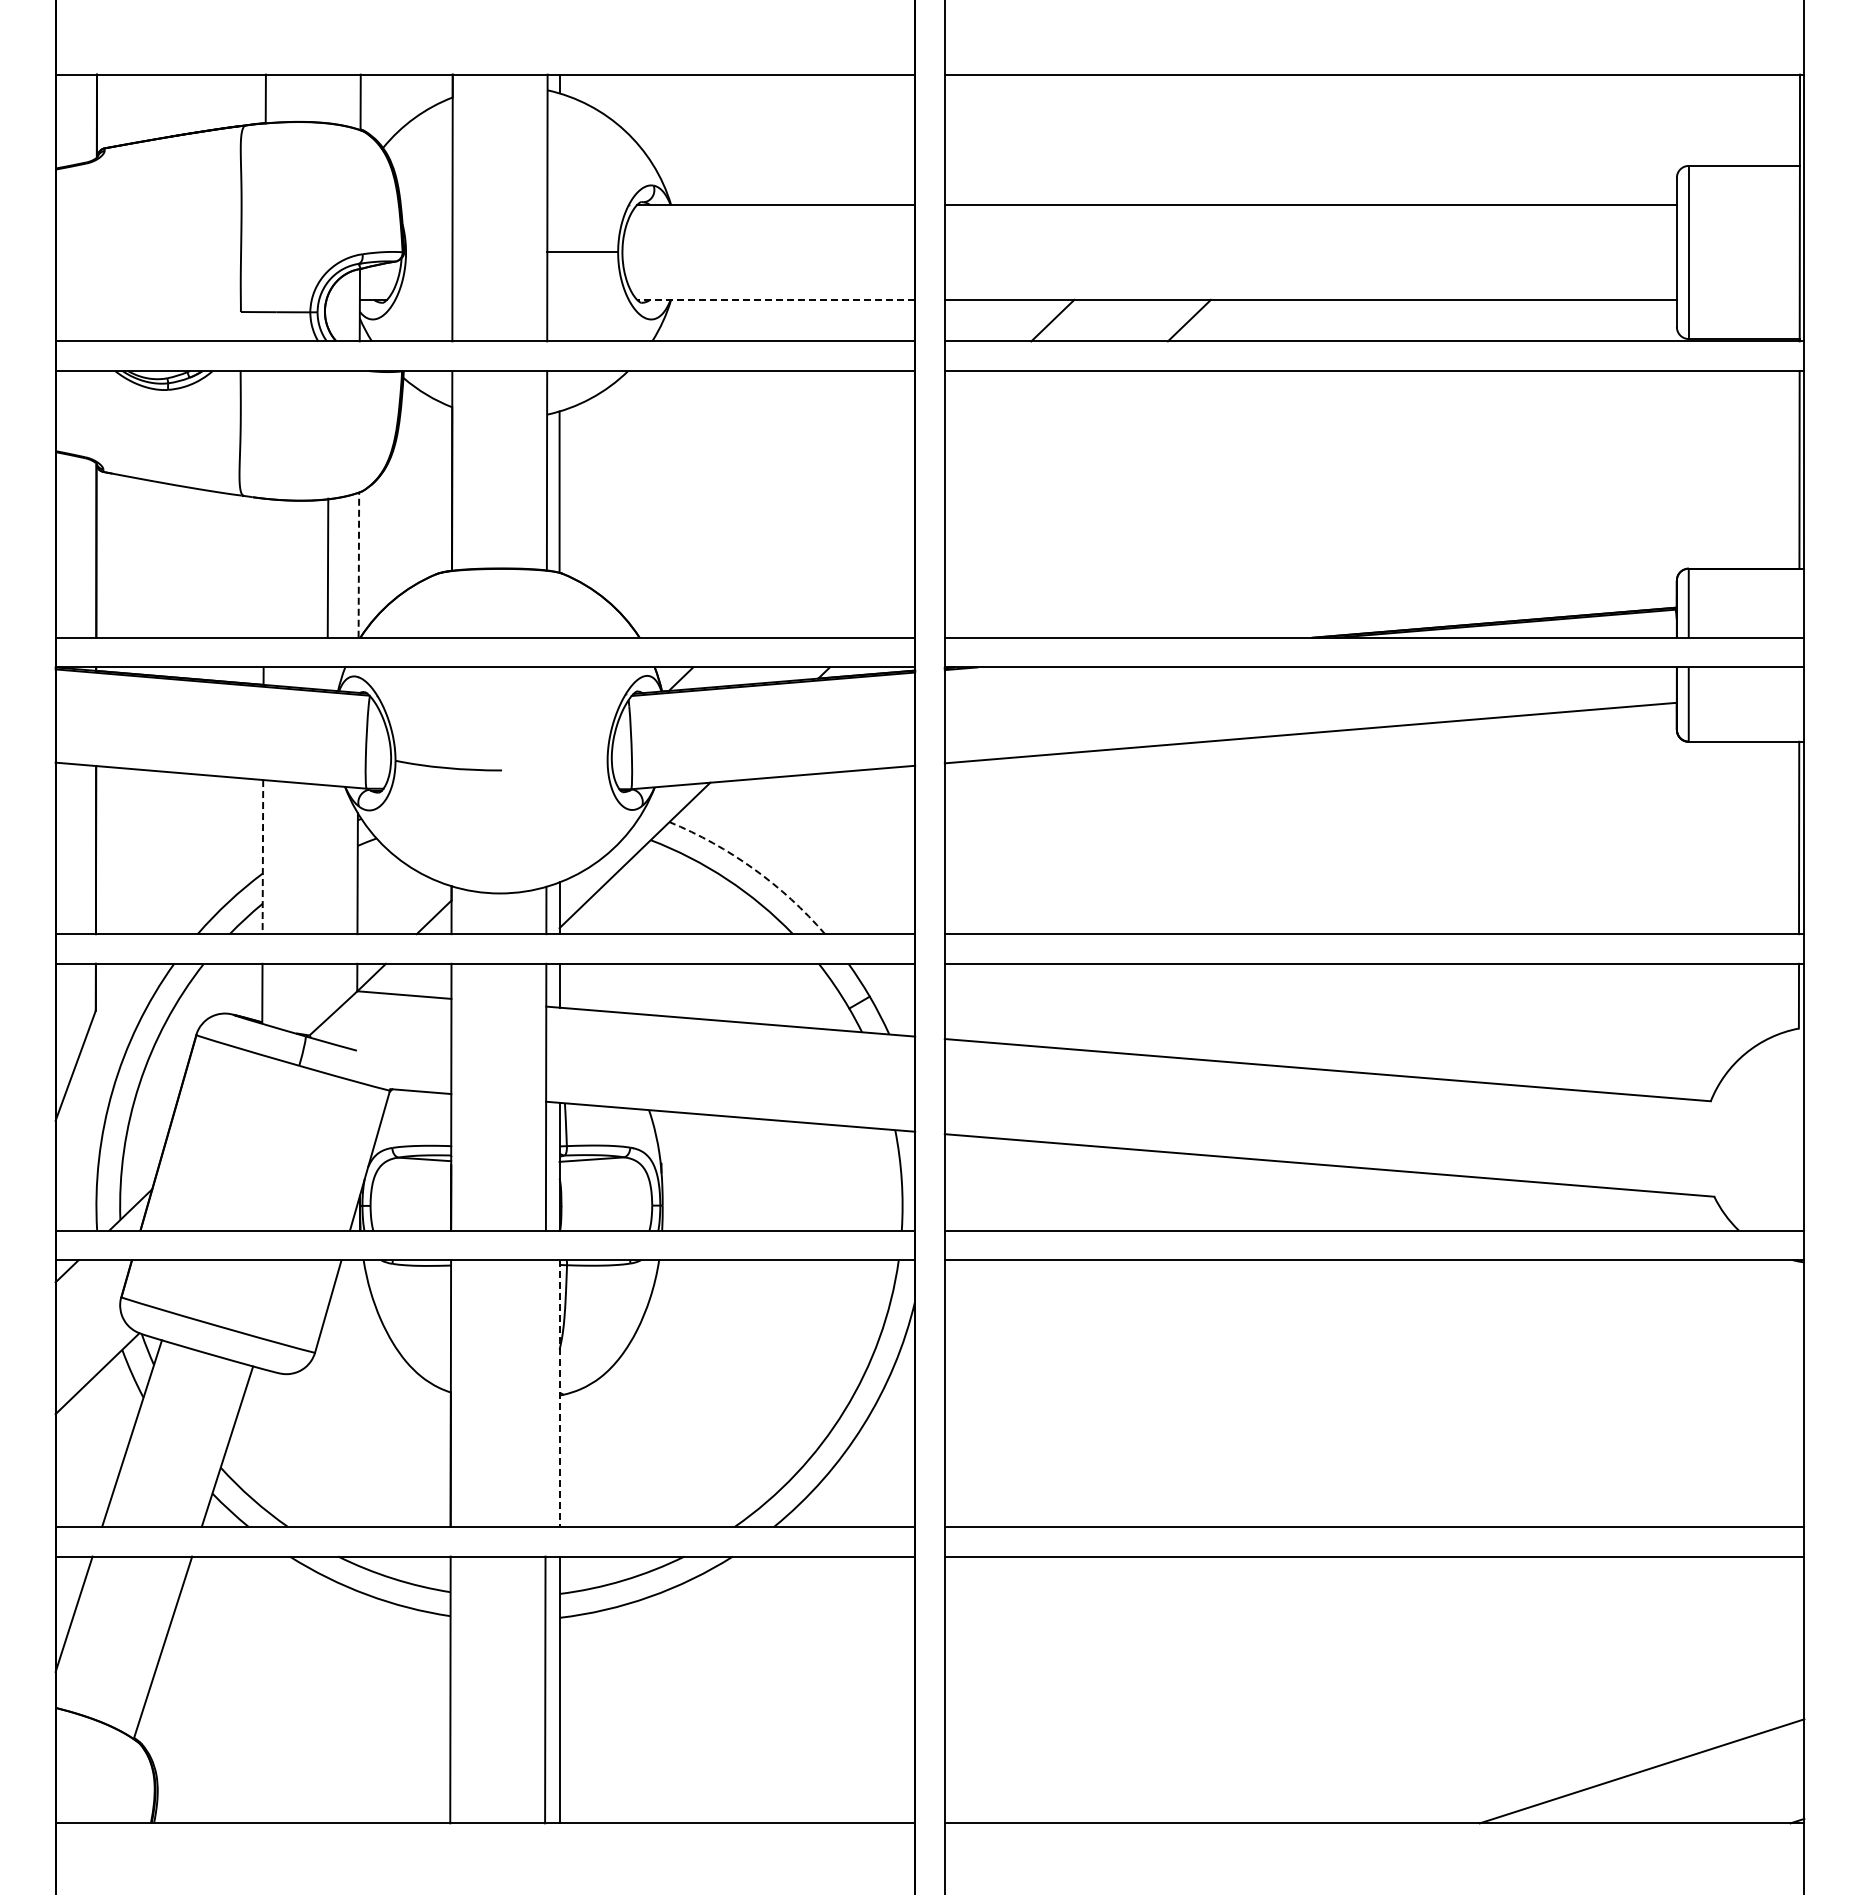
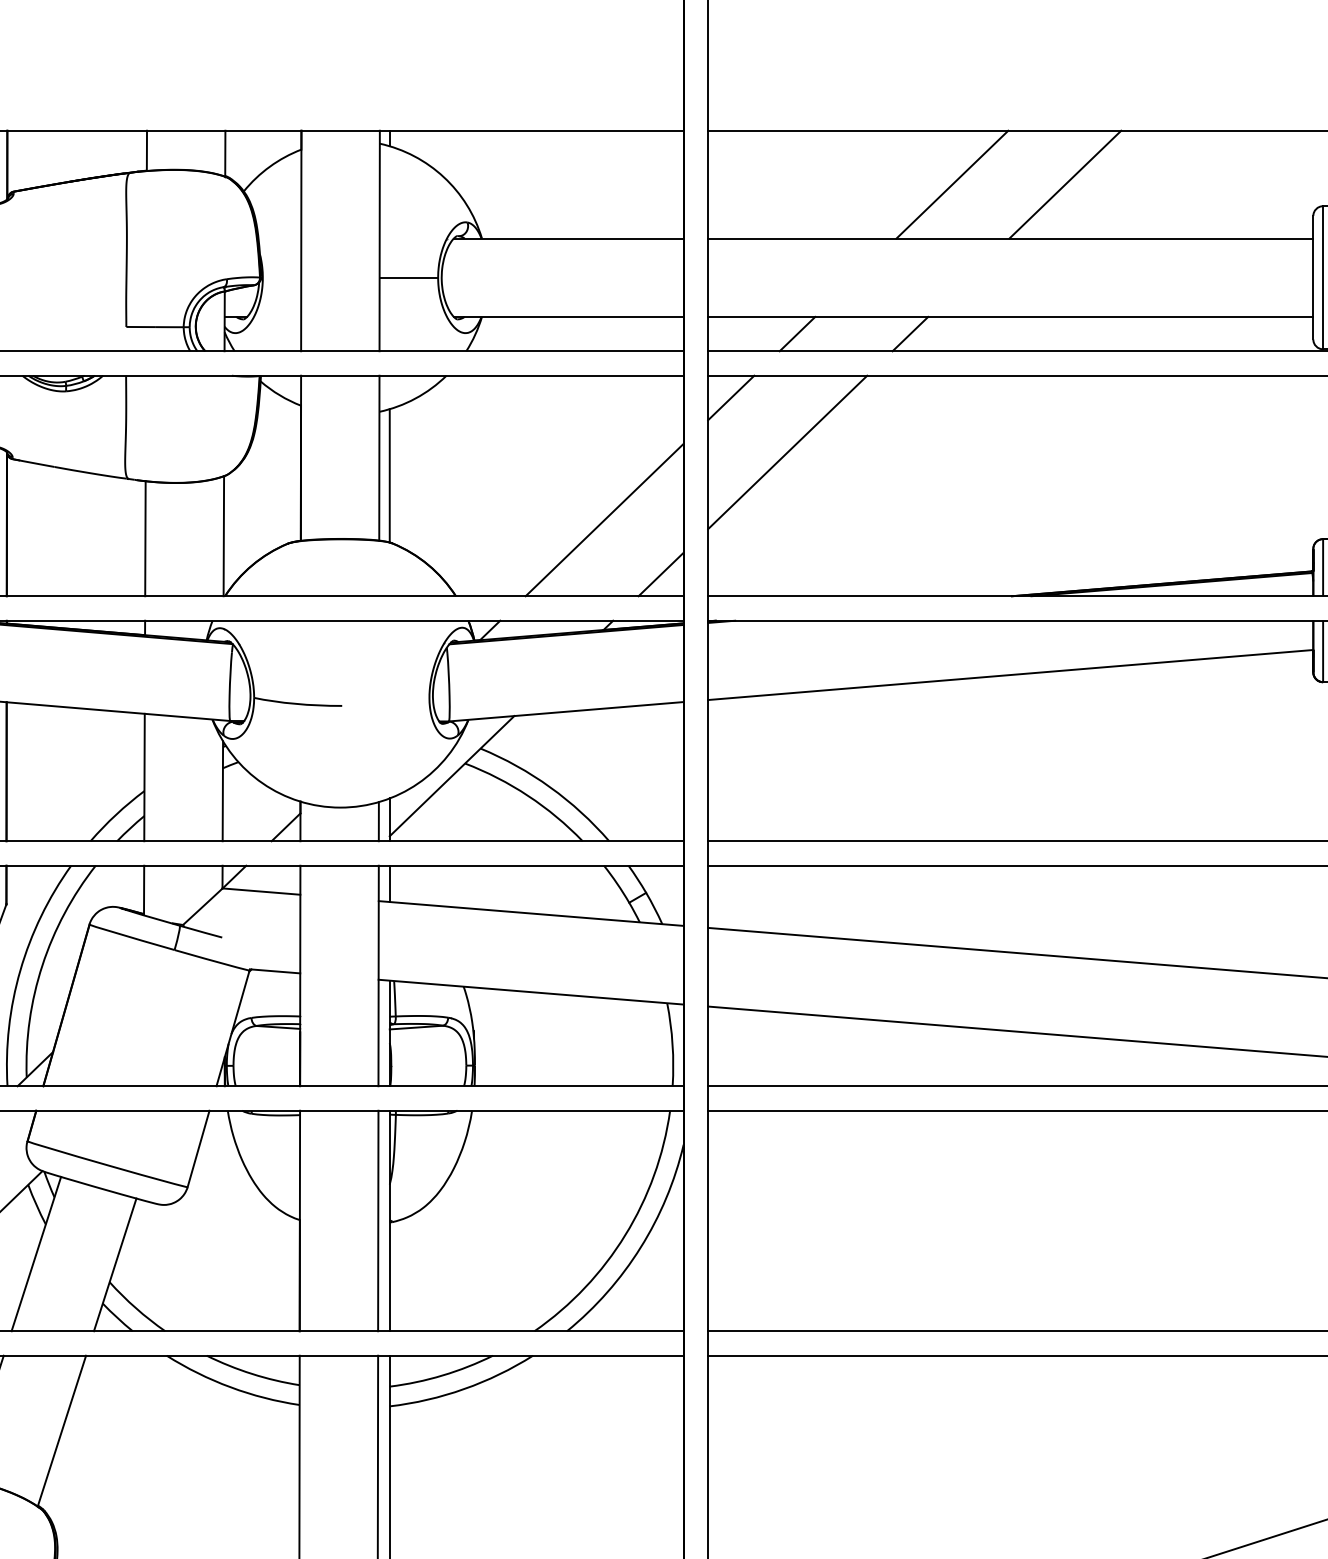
line: (1239, 139) -> (951, 184), added
line: (1376, 139) -> (1065, 184), added
line: (775, 299) -> (568, 316), dashed -> solid
line: (972, 397) -> (731, 397), added
line: (1040, 463) -> (787, 452), added
line: (819, 545) -> (604, 519), added
line: (358, 565) -> (223, 536), dashed -> solid
line: (327, 567) -> (145, 538), moved
line: (887, 611) -> (660, 574), added
line: (262, 857) -> (144, 777), dashed -> solid
arc: (753, 869) -> (550, 787), dashed -> solid
line: (545, 1393) -> (378, 1220), added
line: (559, 1394) -> (389, 1221), dashed -> solid

